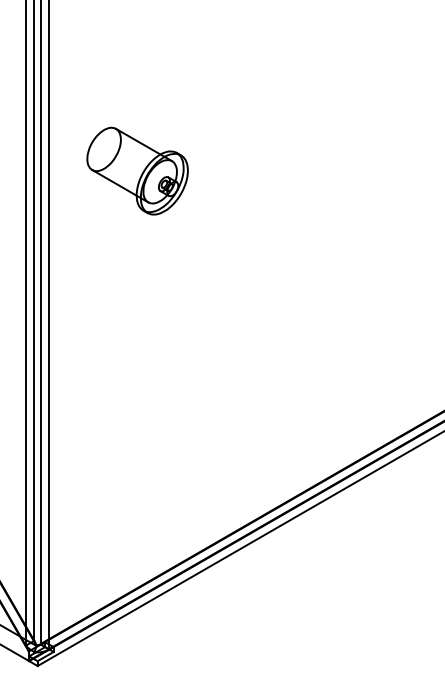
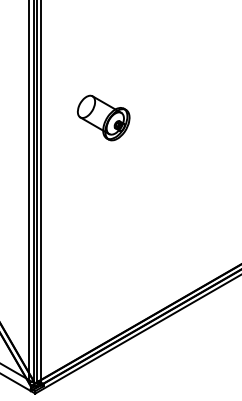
part: (137, 170) -> (103, 117), moved

